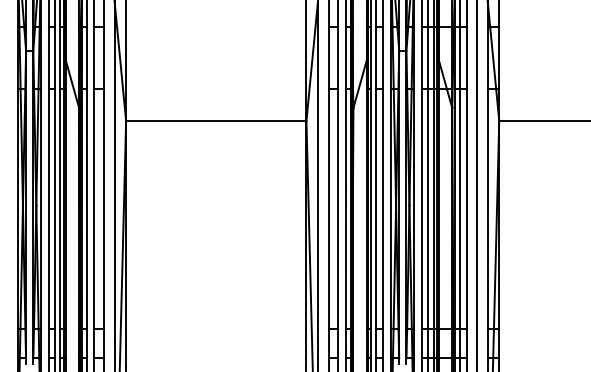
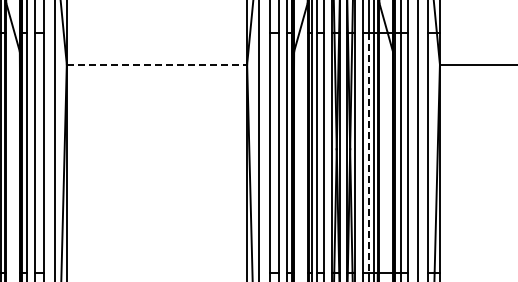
line: (216, 121) -> (157, 65), solid -> dashed
line: (428, 209) -> (369, 153), solid -> dashed

